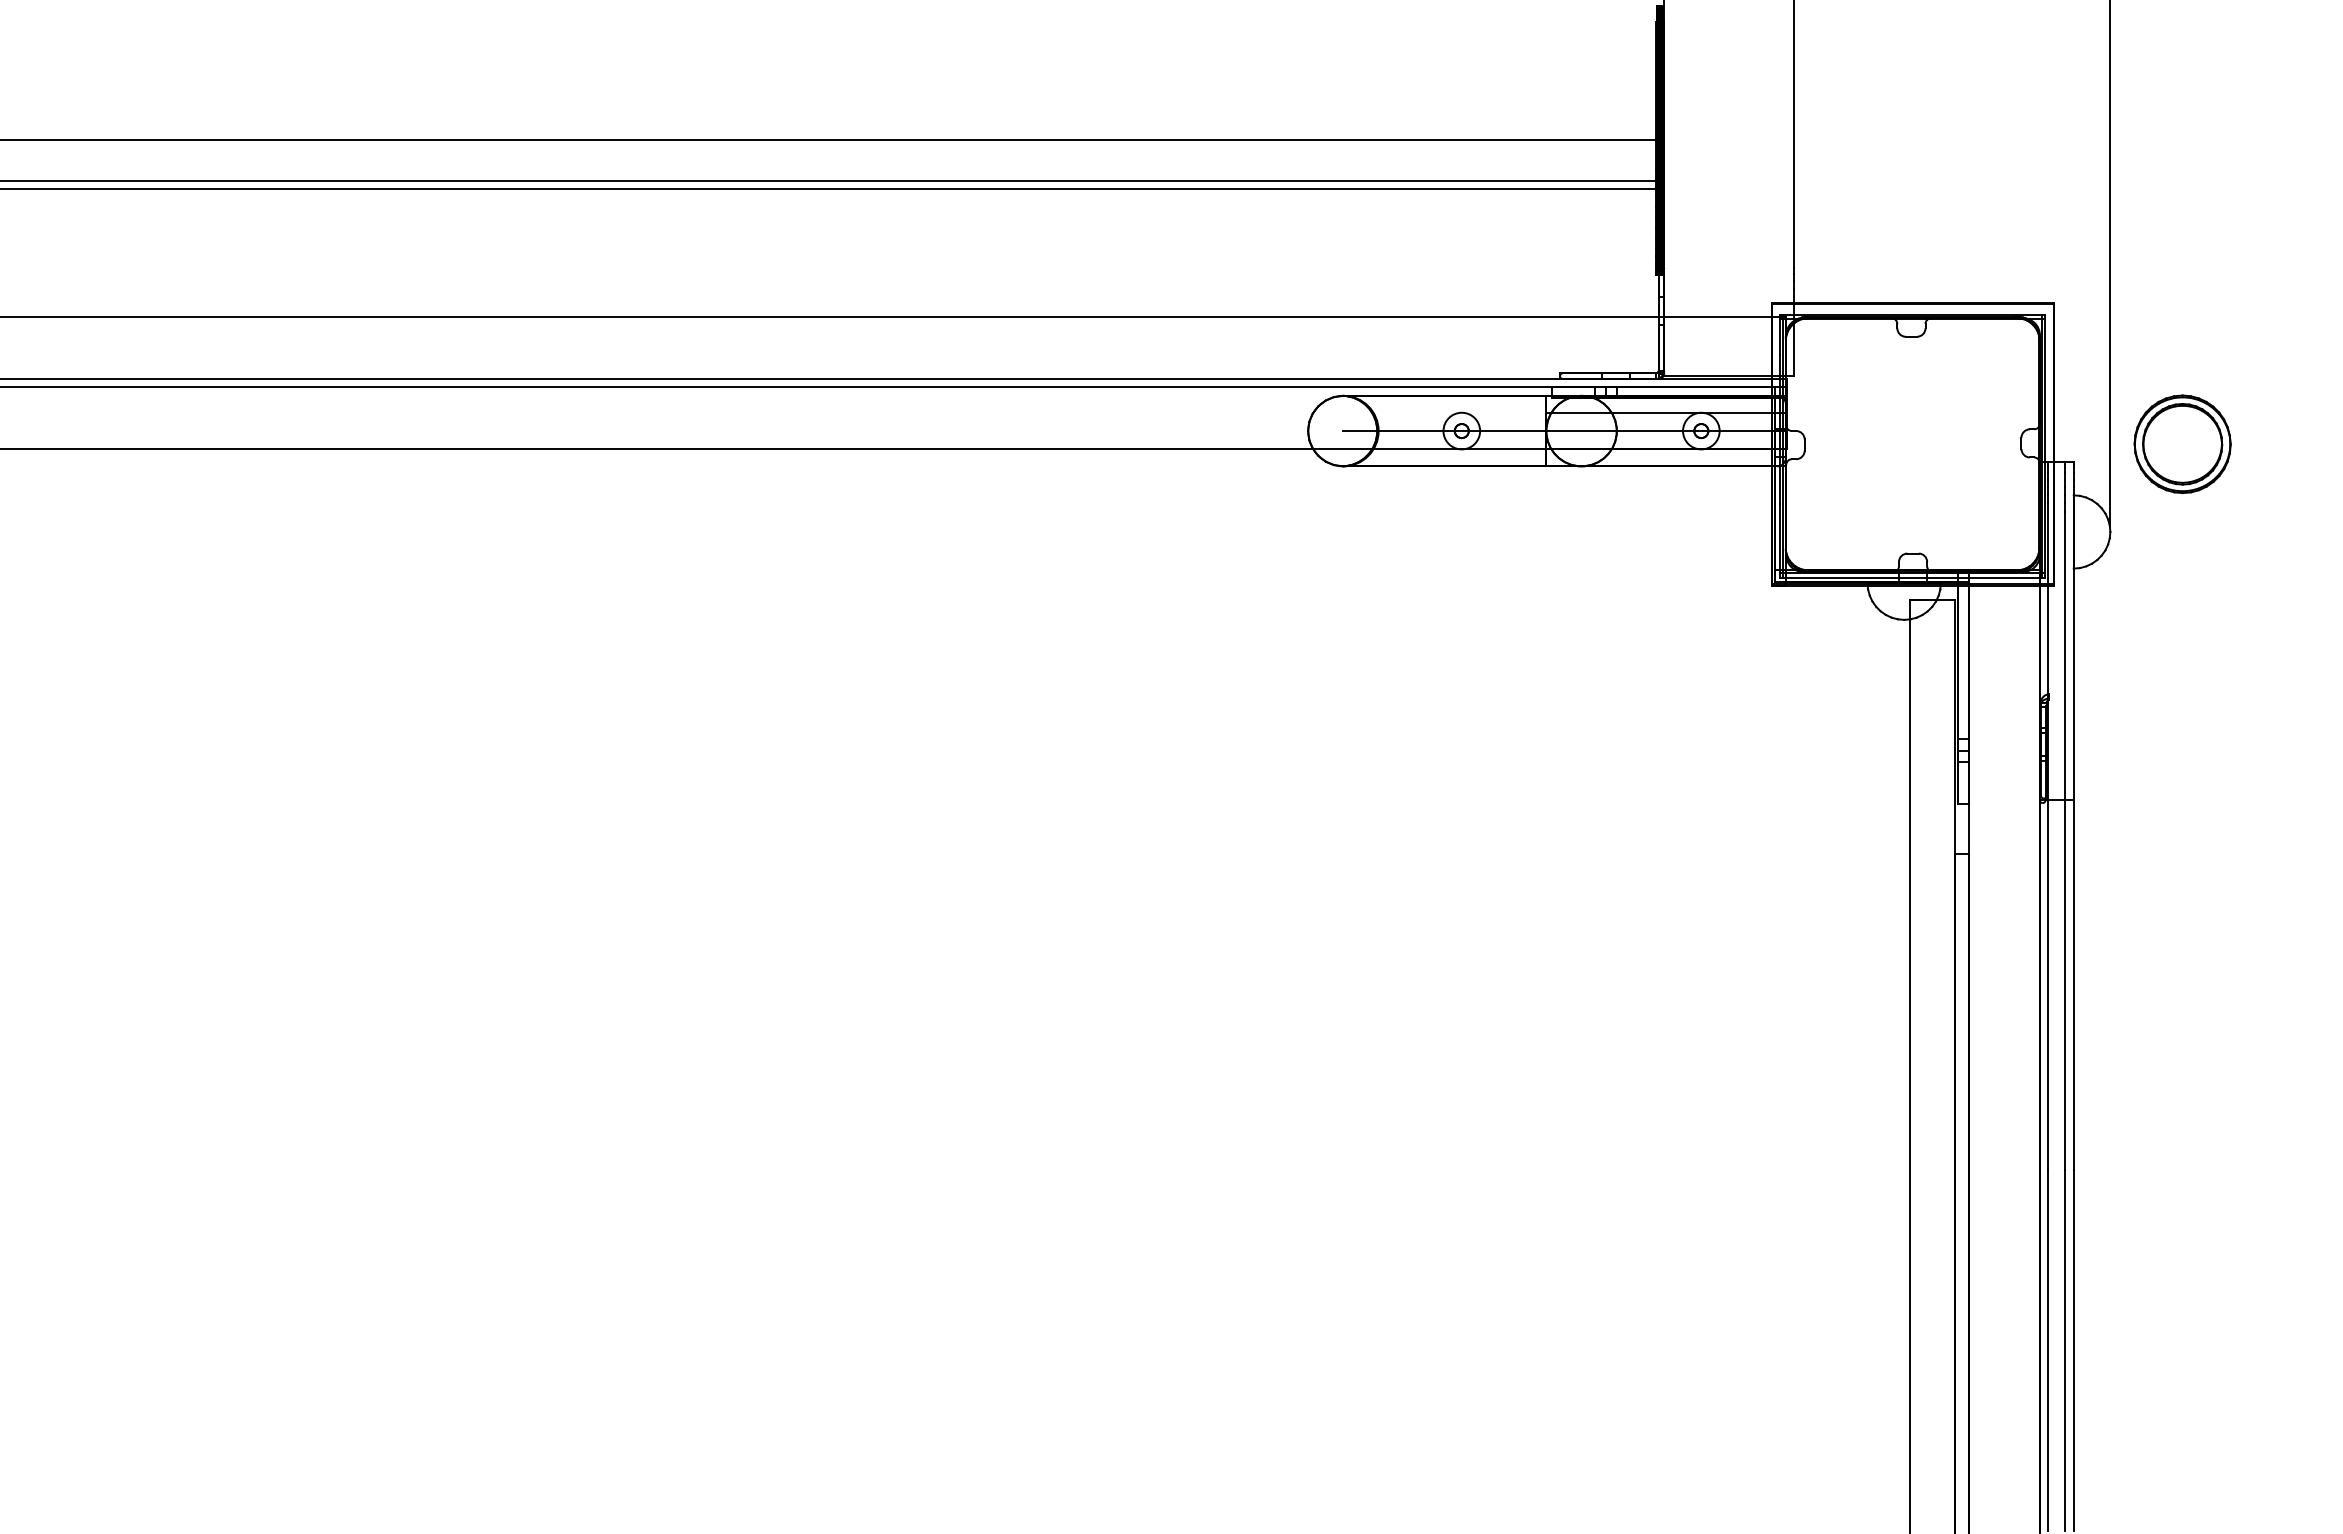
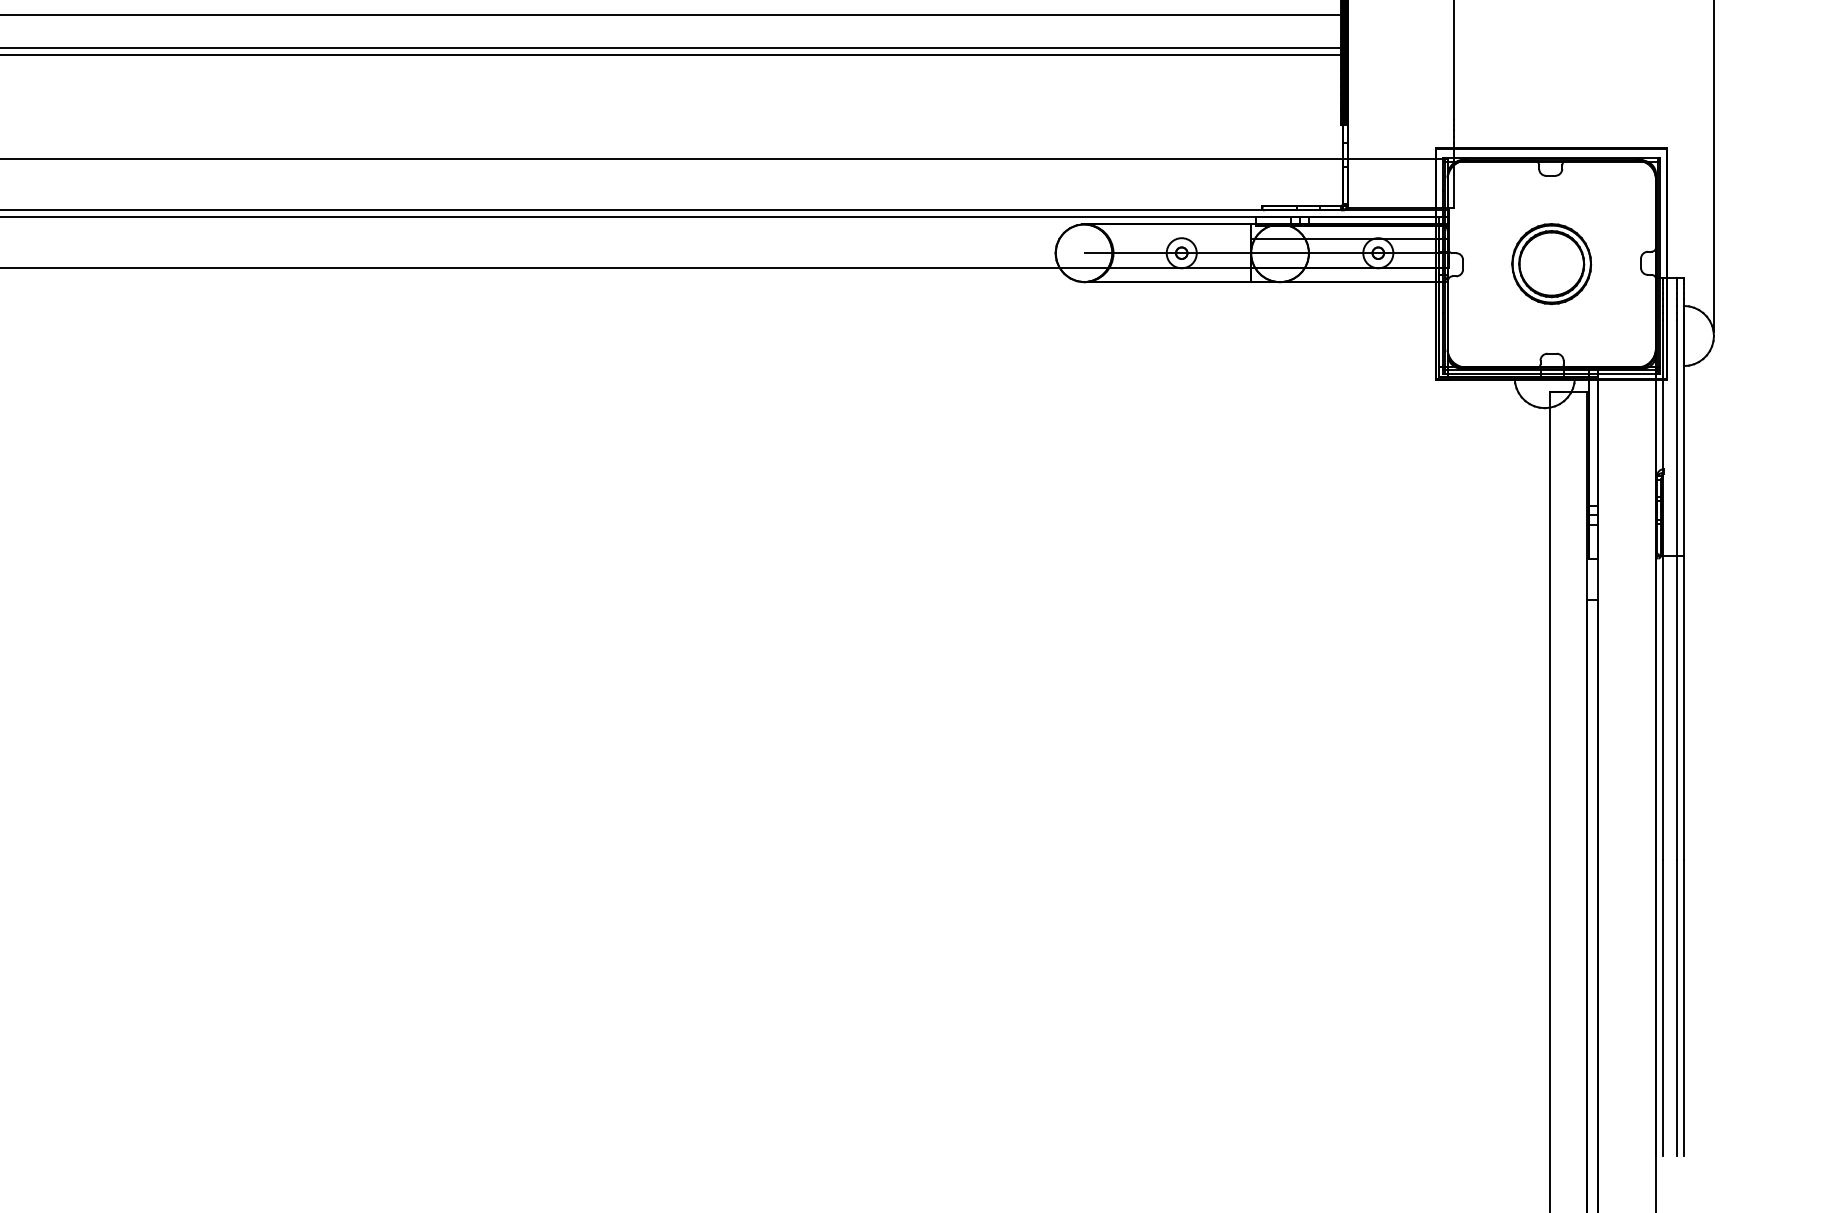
part: (2182, 443) -> (1551, 263), moved

